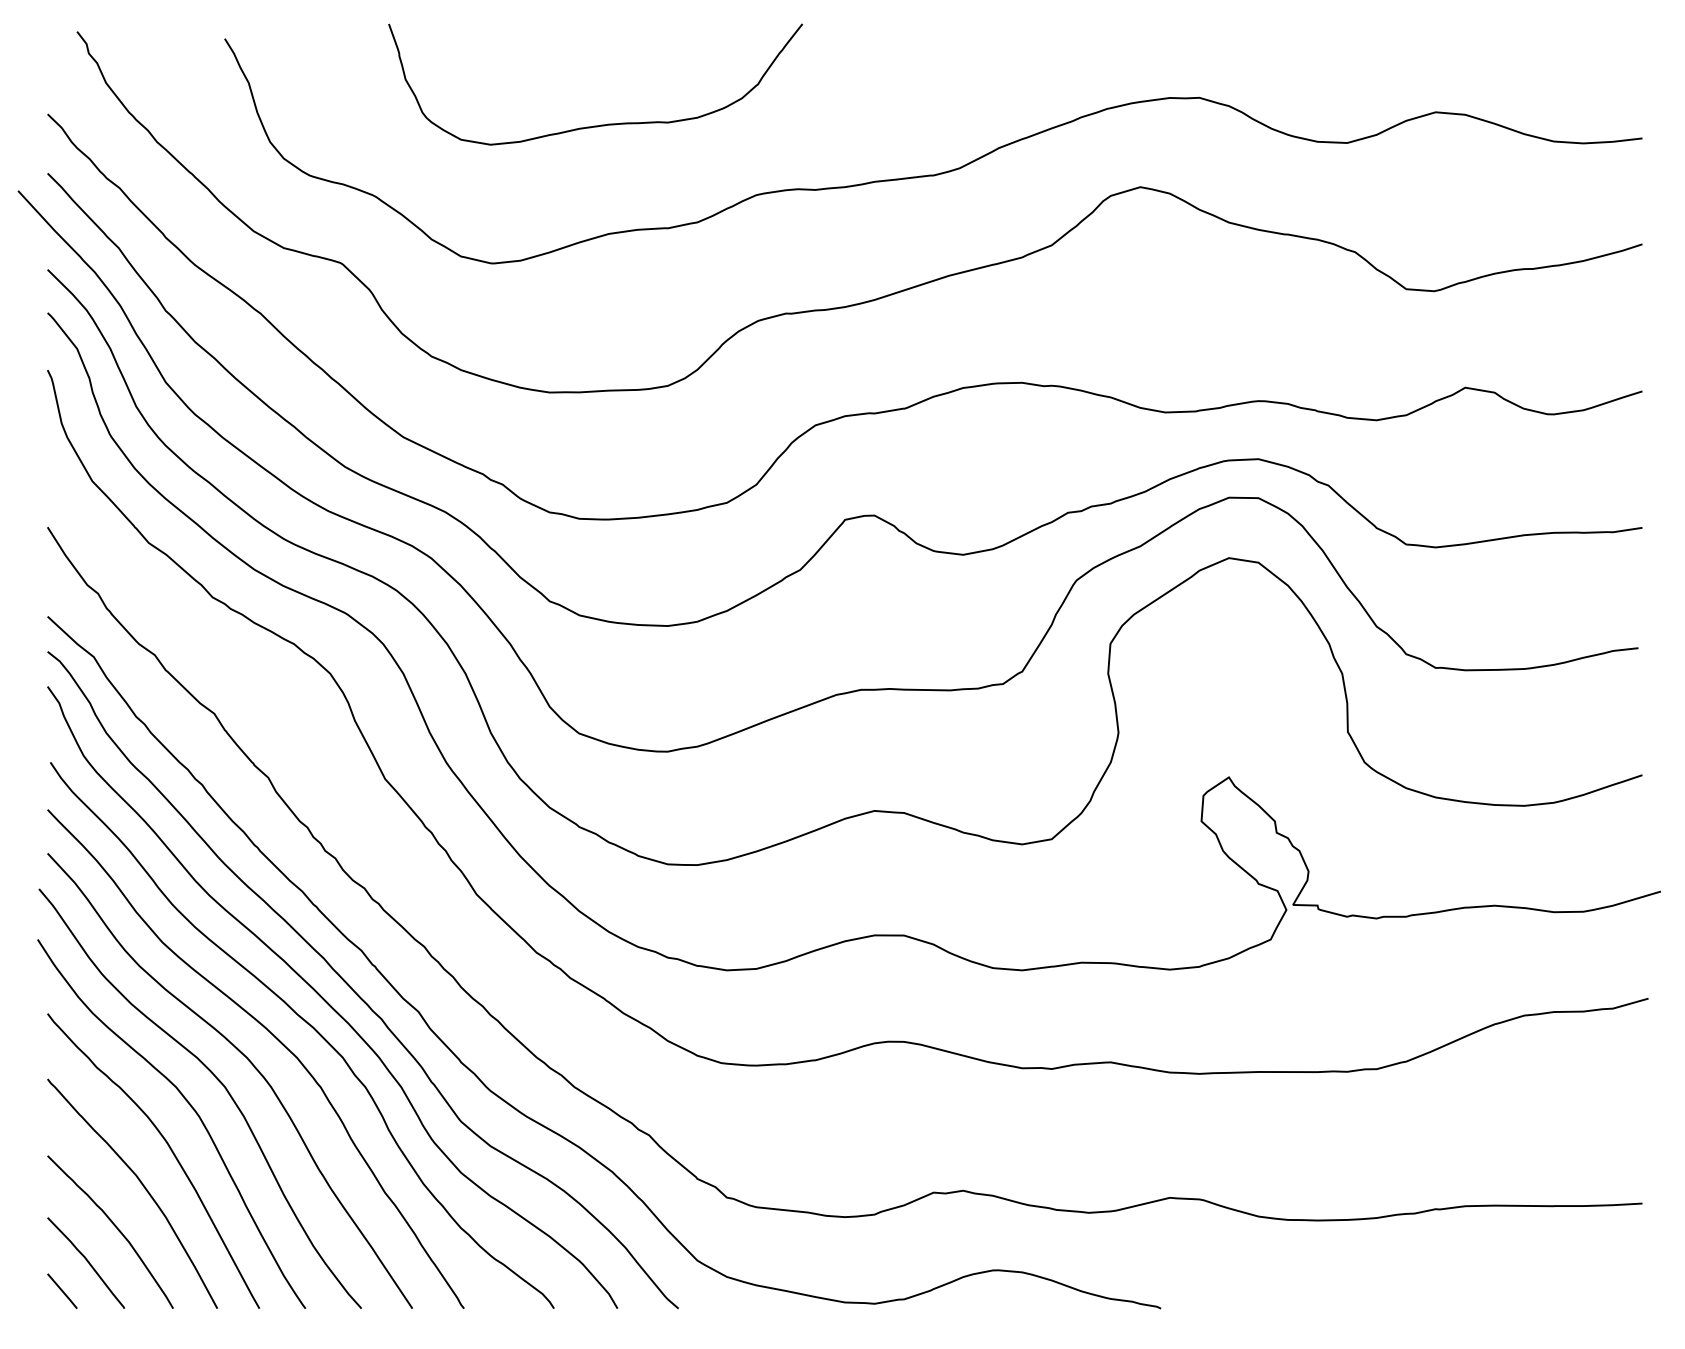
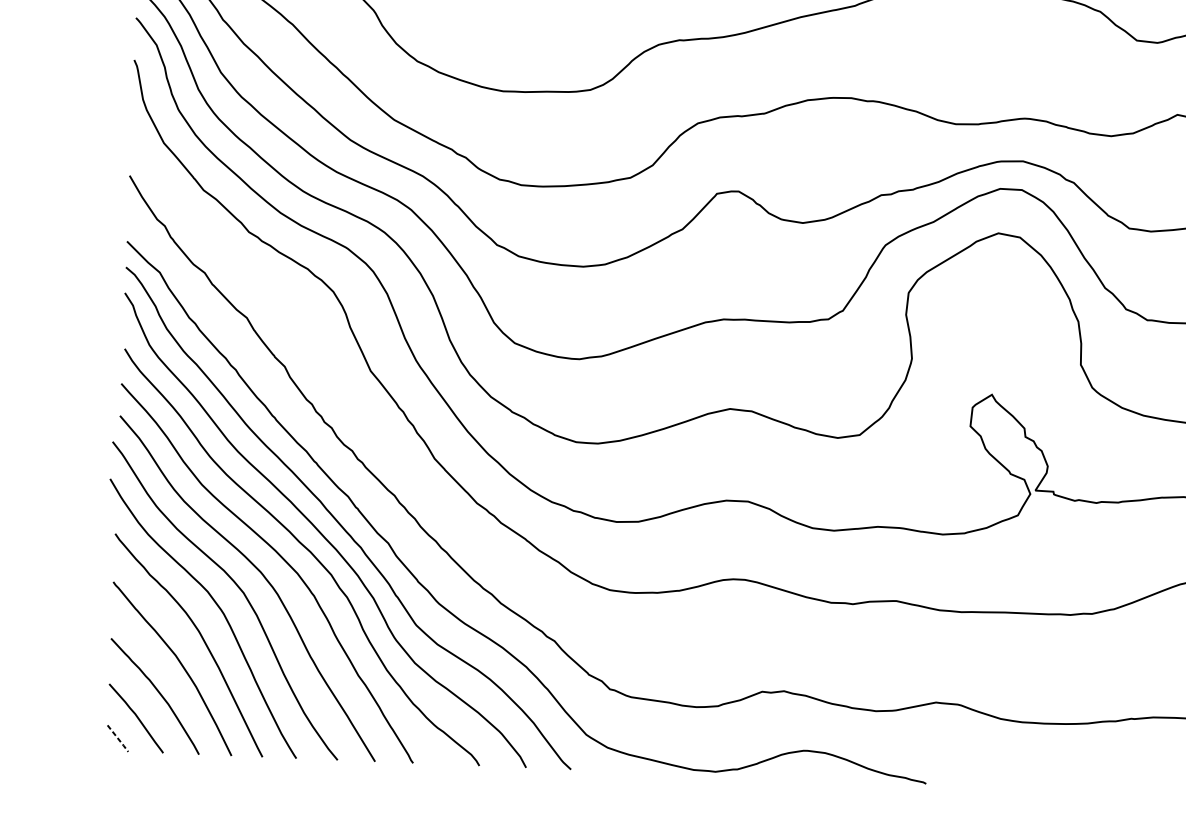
line: (62, 1291) -> (118, 738), solid -> dashed

